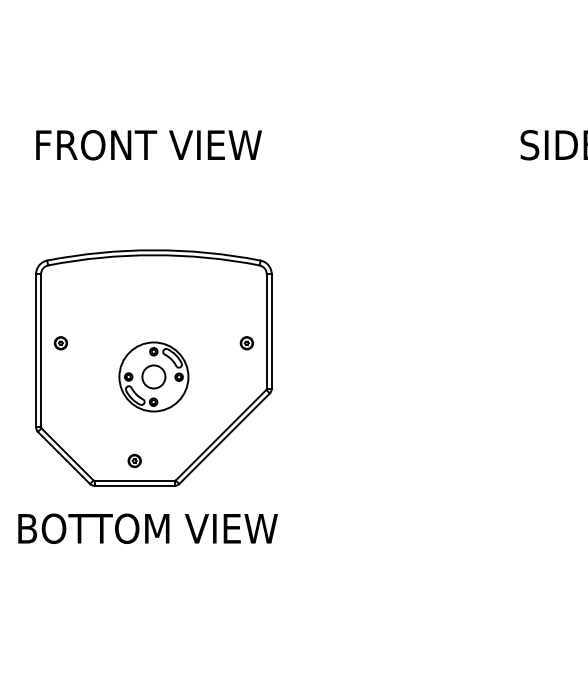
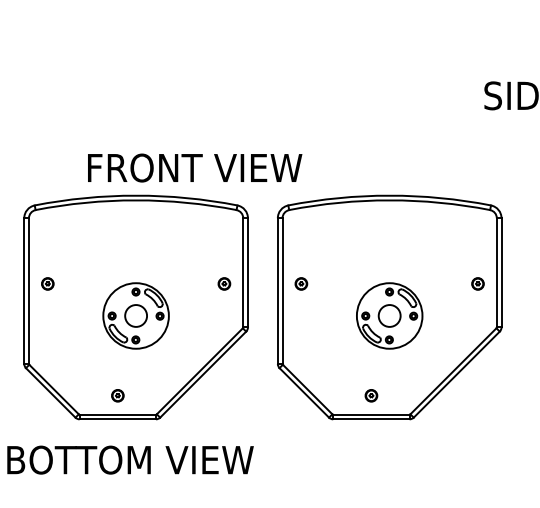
text: (148, 145) -> (194, 168), moved
part: (420, 367) -> (389, 306), added

